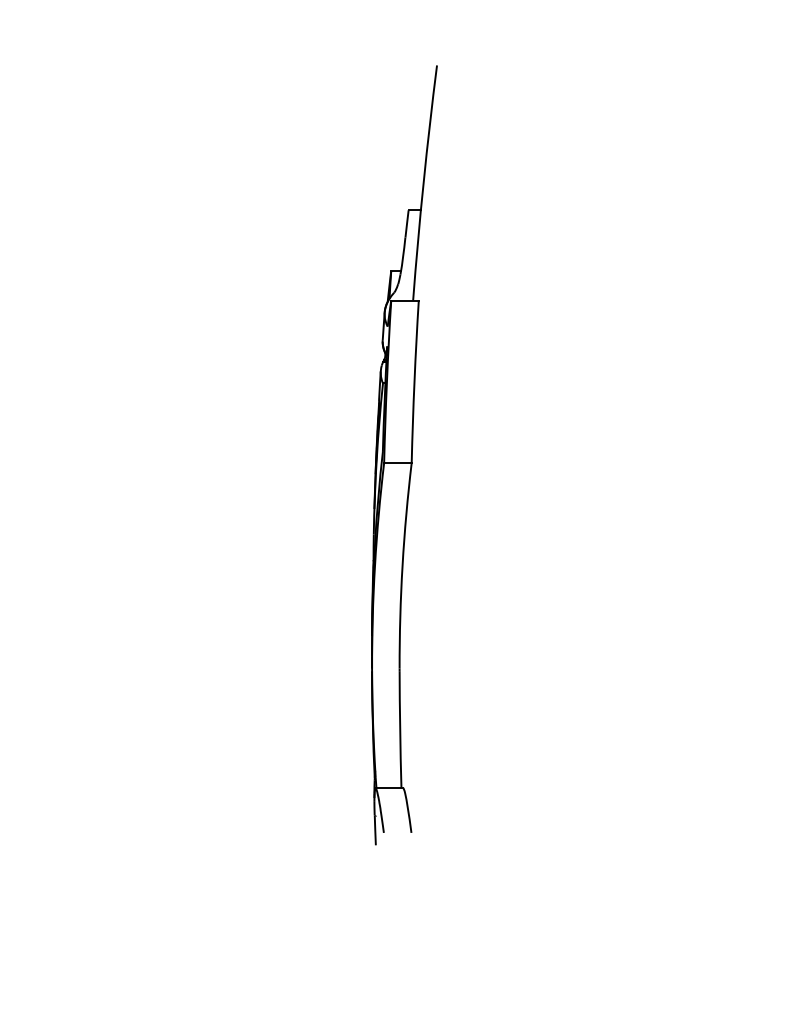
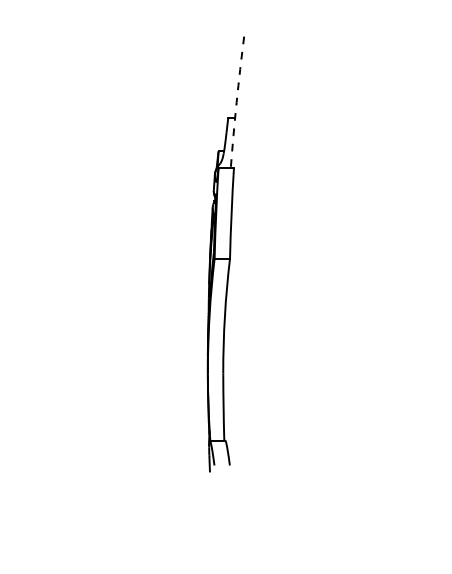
arc: (423, 183) -> (236, 102), solid -> dashed

